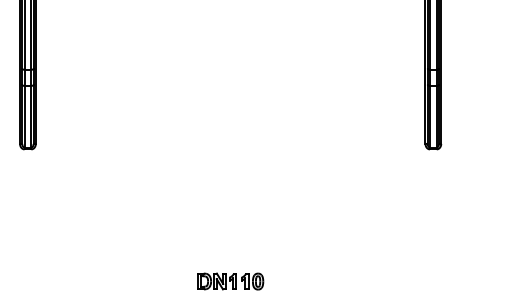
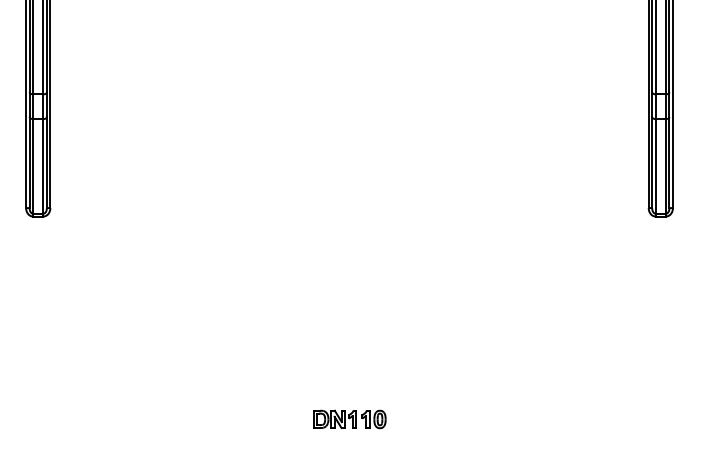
part: (231, 281) -> (350, 419), size x0.71

